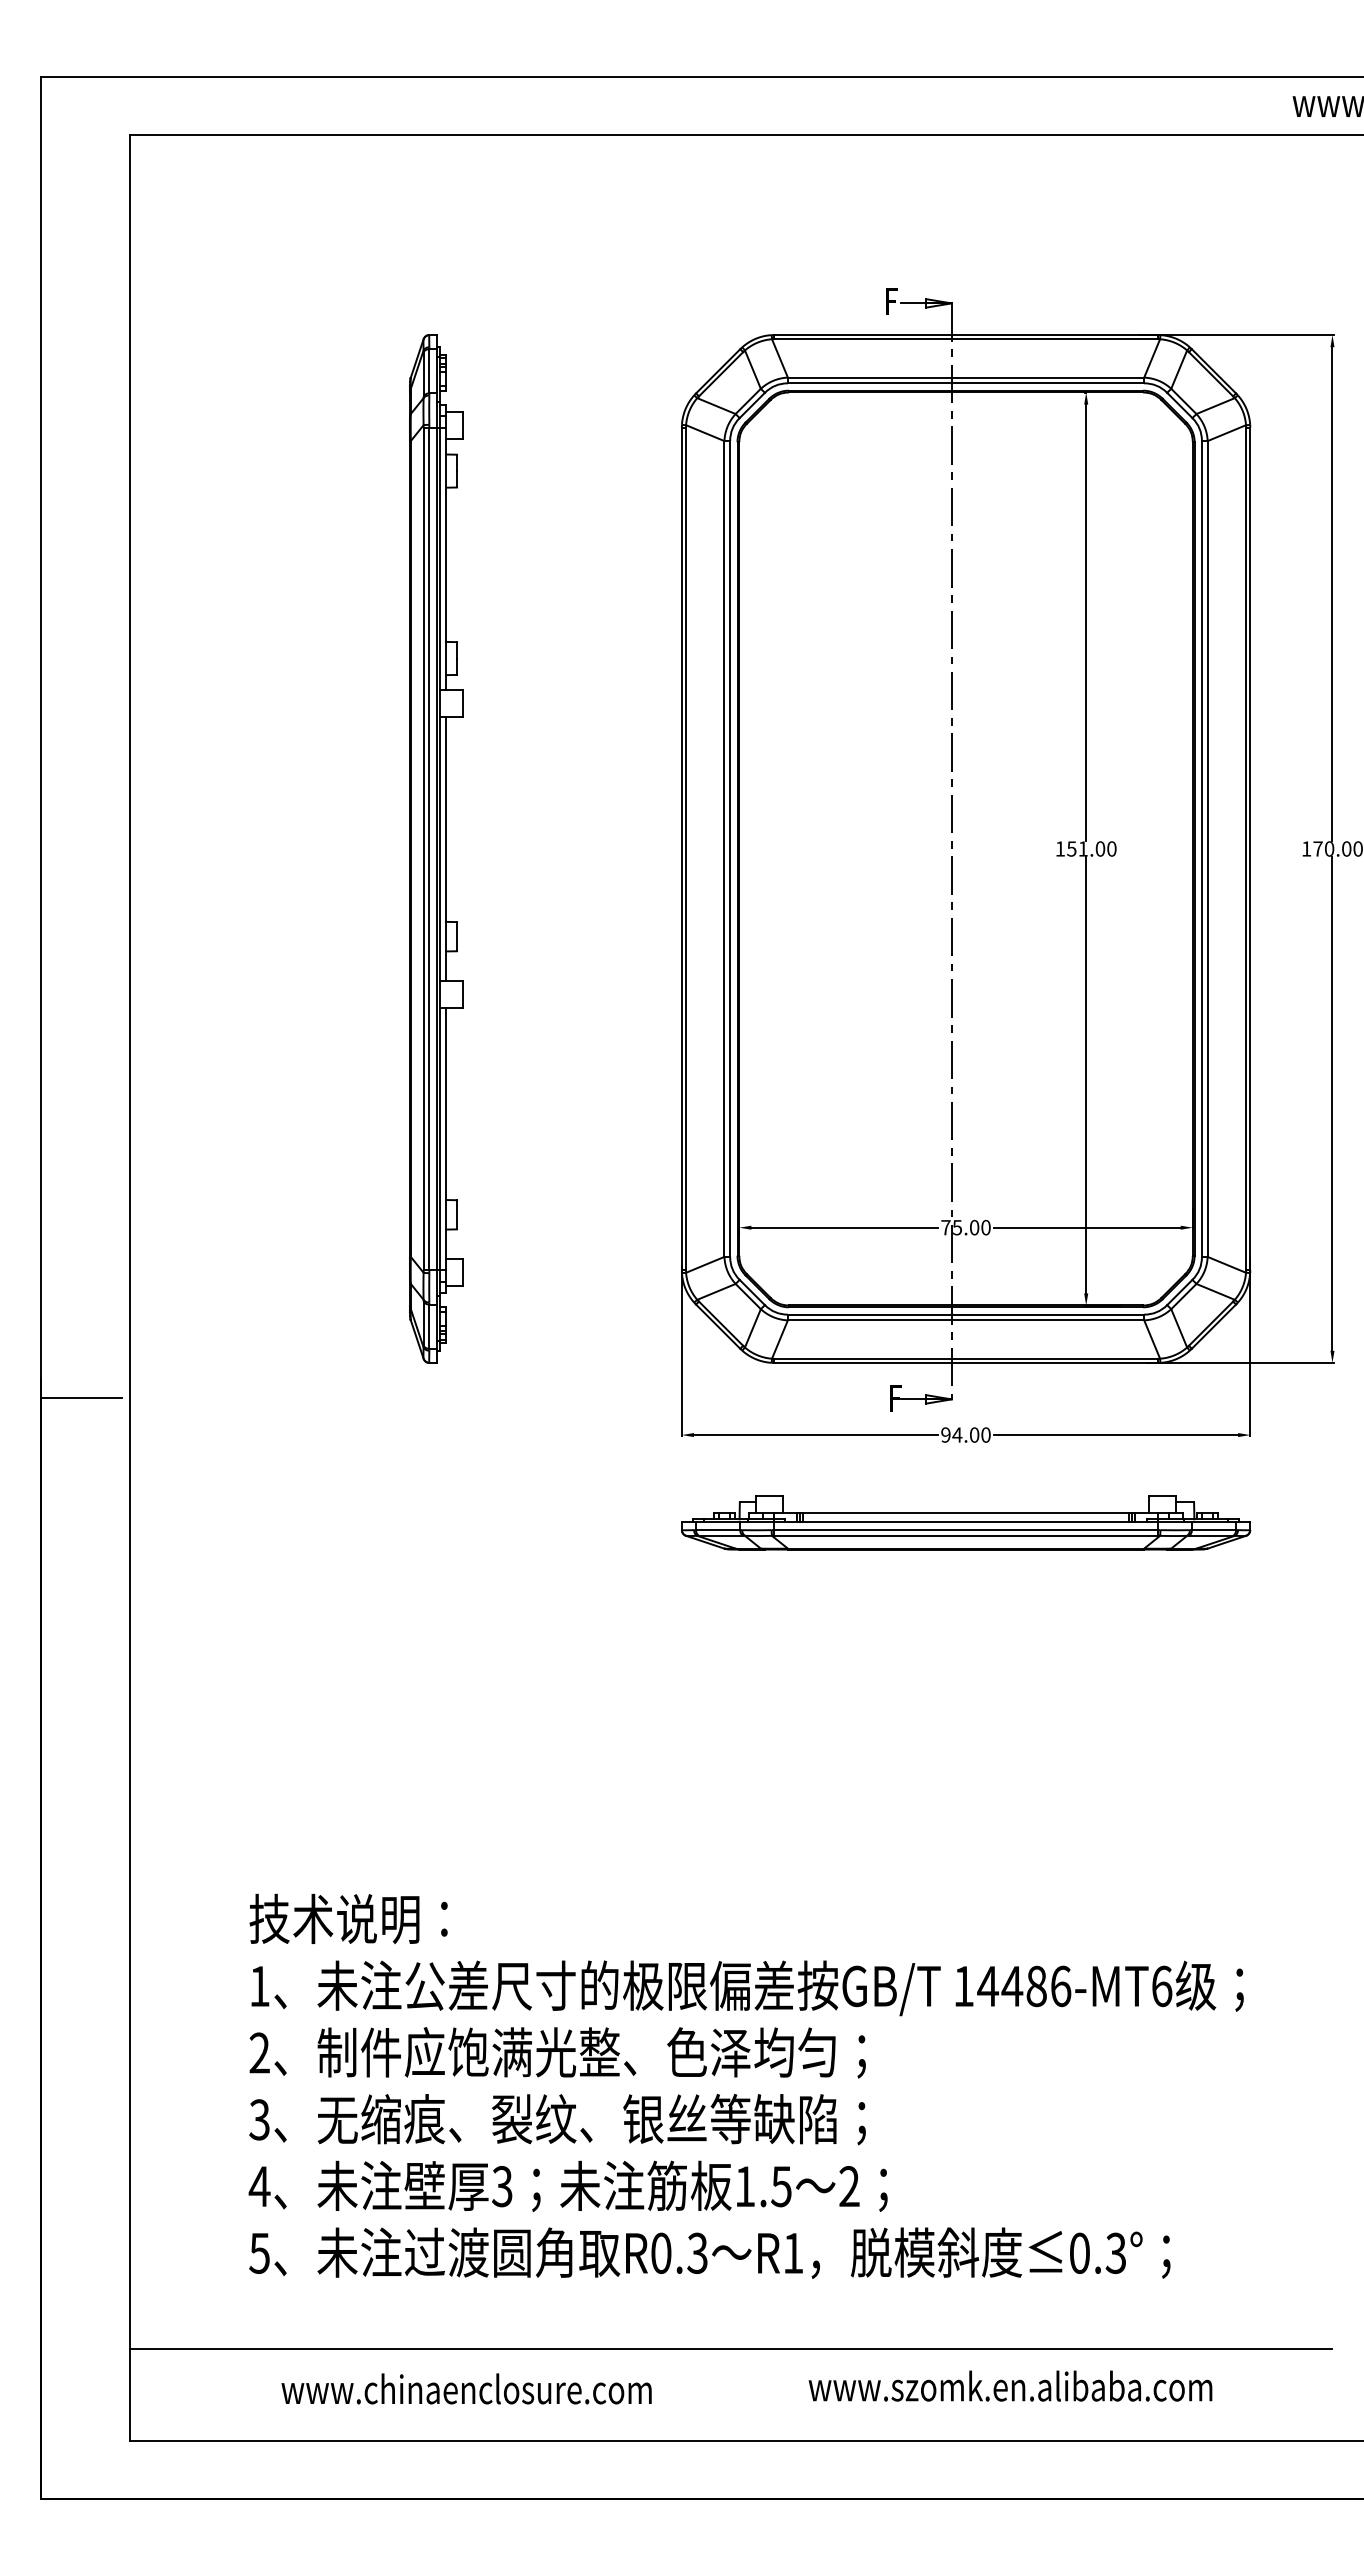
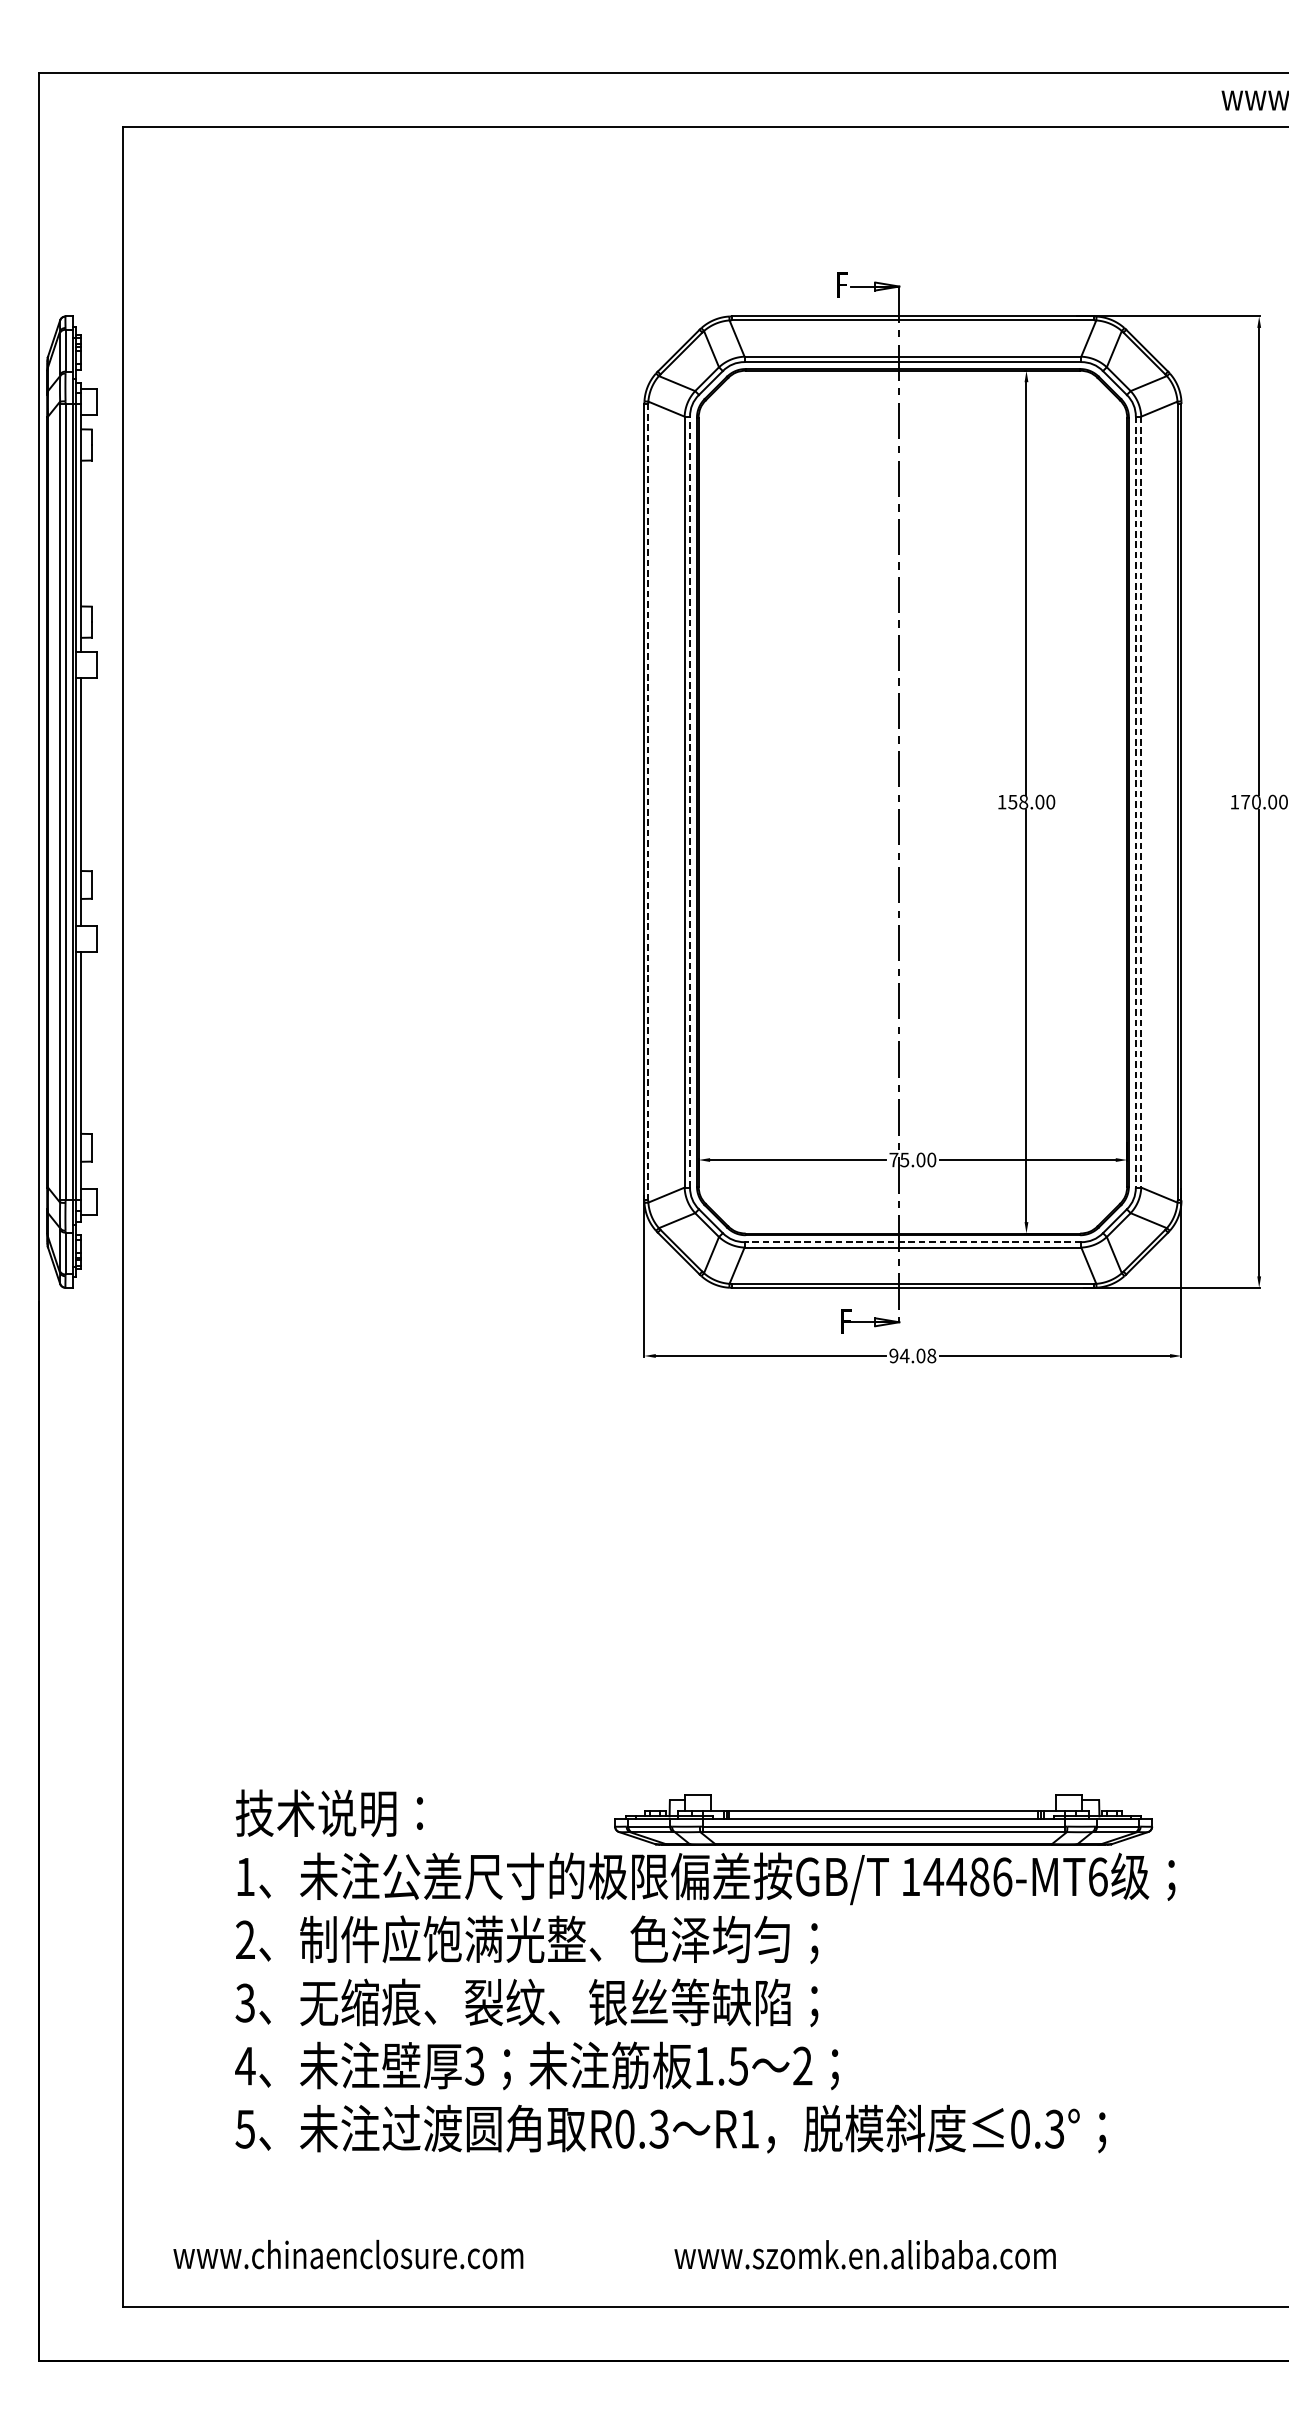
part: (436, 848) -> (72, 801), moved
line: (686, 848) -> (648, 801), solid -> dashed
text: (1082, 848) -> (1022, 801), 151.00 -> 158.00
line: (730, 849) -> (690, 802), solid -> dashed
line: (1201, 849) -> (1135, 802), solid -> dashed
line: (1207, 849) -> (1141, 802), solid -> dashed
line: (965, 1314) -> (912, 1242), solid -> dashed
line: (81, 1398) -> (77, 1321), removed
text: (985, 1434) -> (931, 1355), 94.00 -> 94.08
part: (966, 1522) -> (884, 1819), moved
line: (730, 2348) -> (690, 2219), removed
text: (1010, 2385) -> (865, 2254), moved
text: (466, 2388) -> (348, 2254), moved

